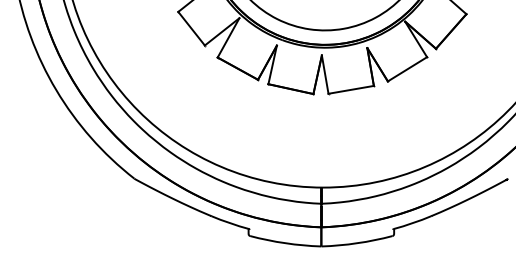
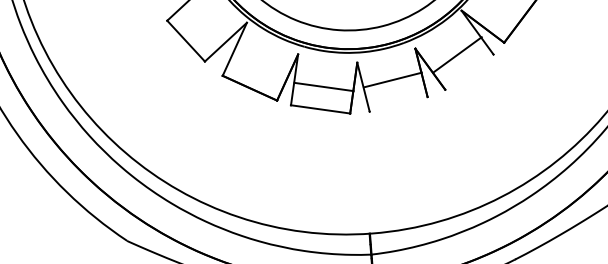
line: (407, 69) -> (457, 55), moved
line: (290, 89) -> (323, 87), moved
line: (350, 89) -> (391, 79), moved

